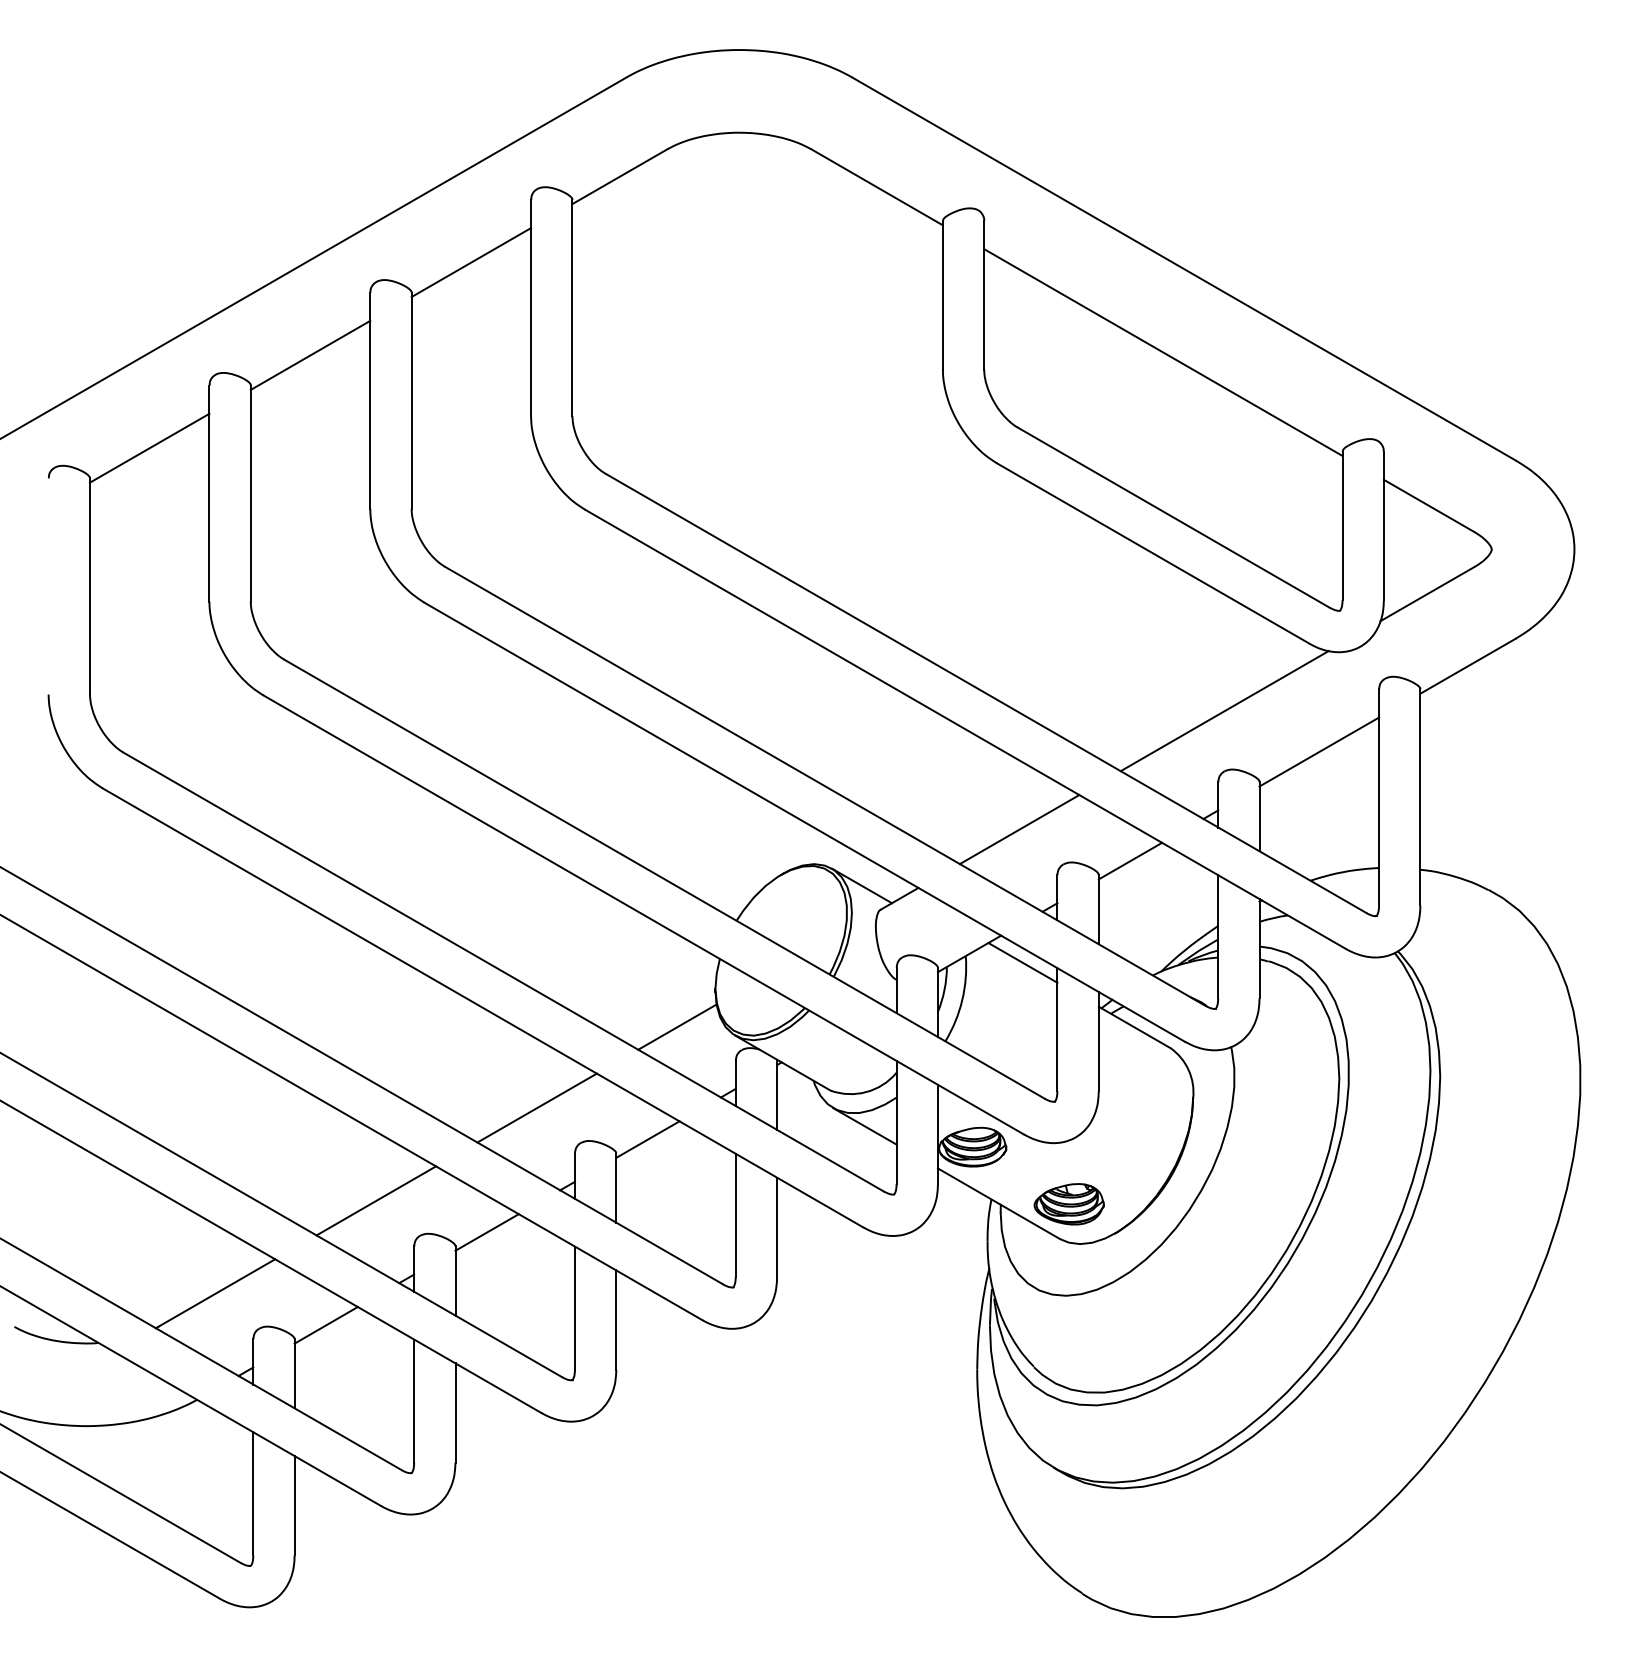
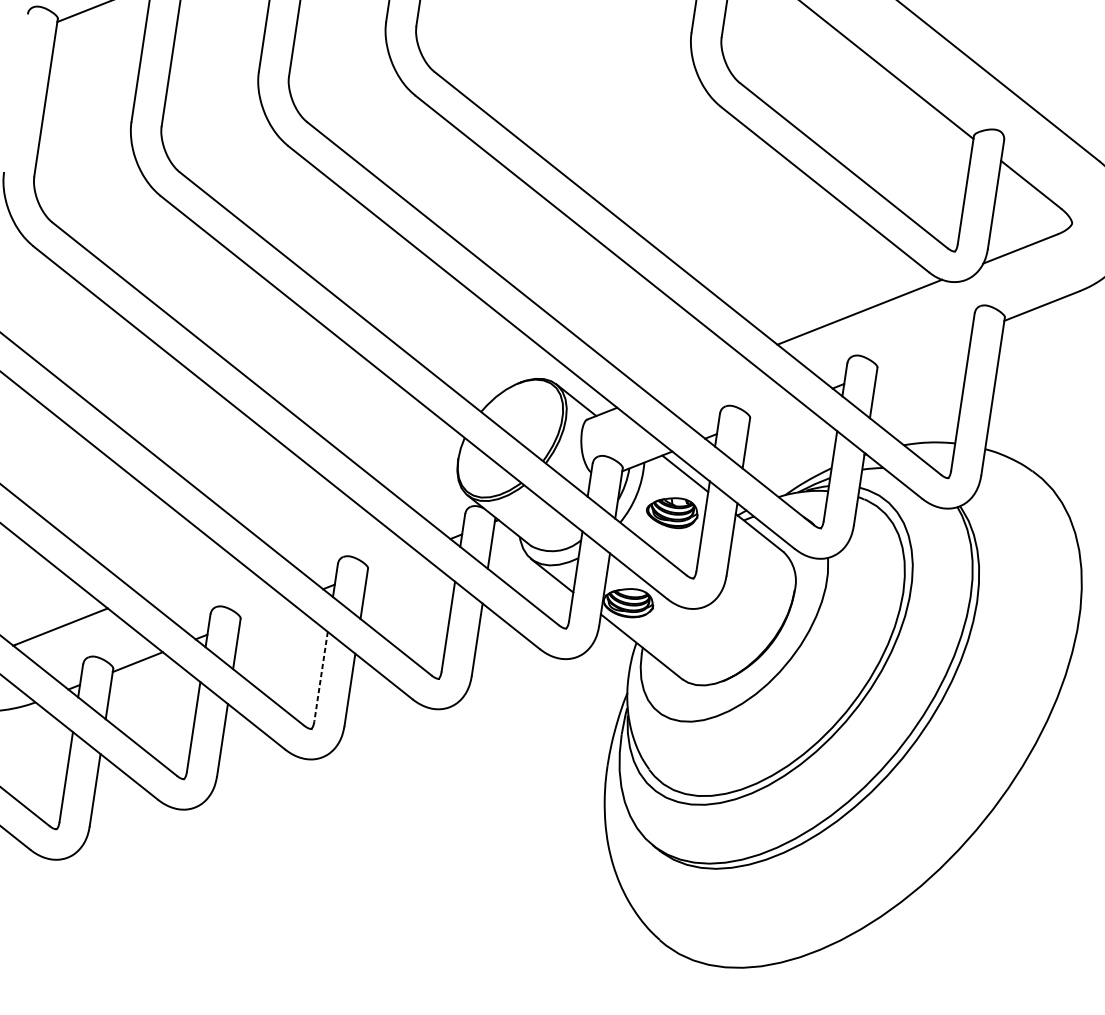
line: (1319, 751) -> (924, 352), removed
line: (1019, 829) -> (697, 376), removed
line: (1130, 860) -> (774, 410), removed
line: (677, 1026) -> (426, 482), removed
line: (536, 1107) -> (314, 526), removed
line: (647, 1139) -> (392, 561), removed
line: (376, 1200) -> (188, 576), removed
part: (1068, 1204) -> (671, 512), moved
line: (486, 1232) -> (264, 611), removed
line: (575, 1308) -> (321, 677), solid -> dashed

